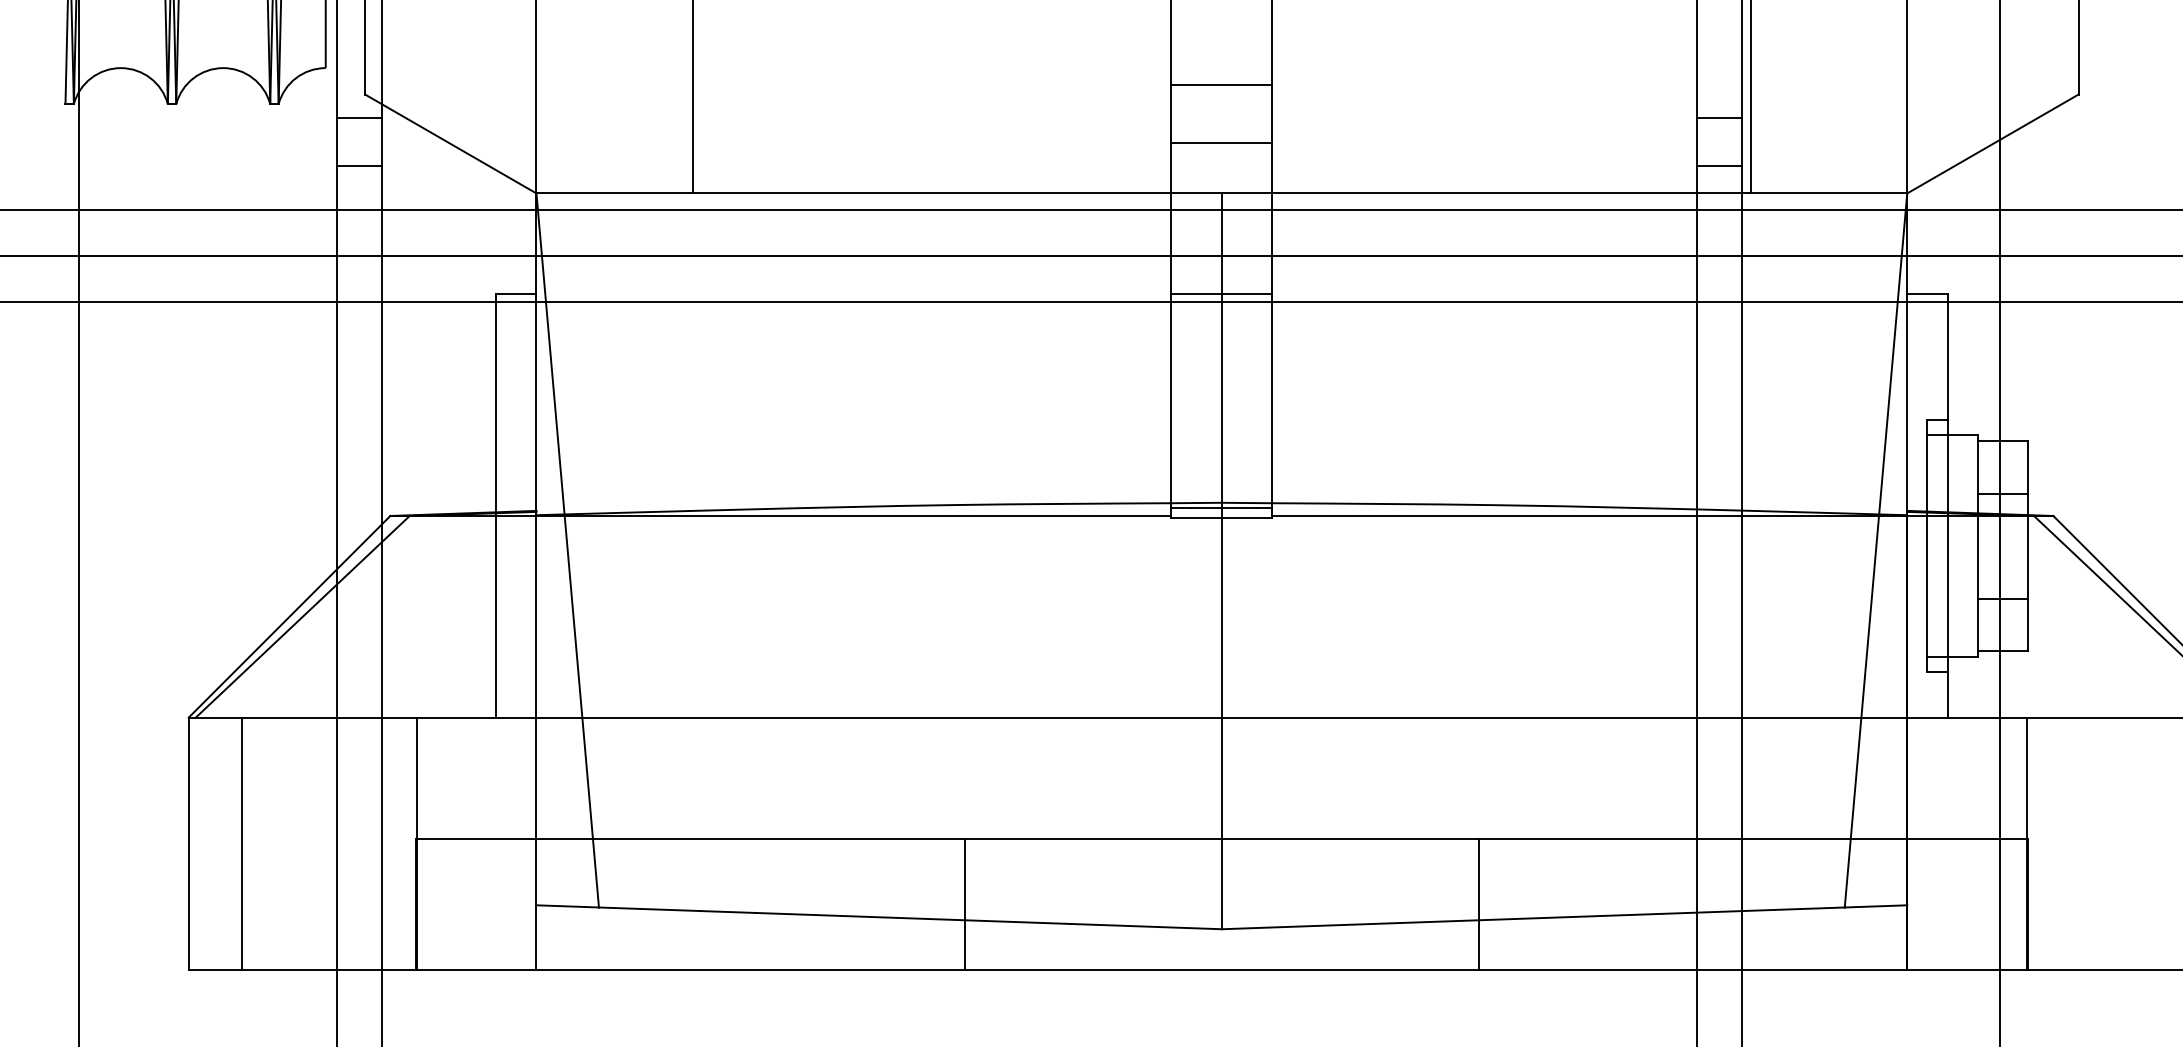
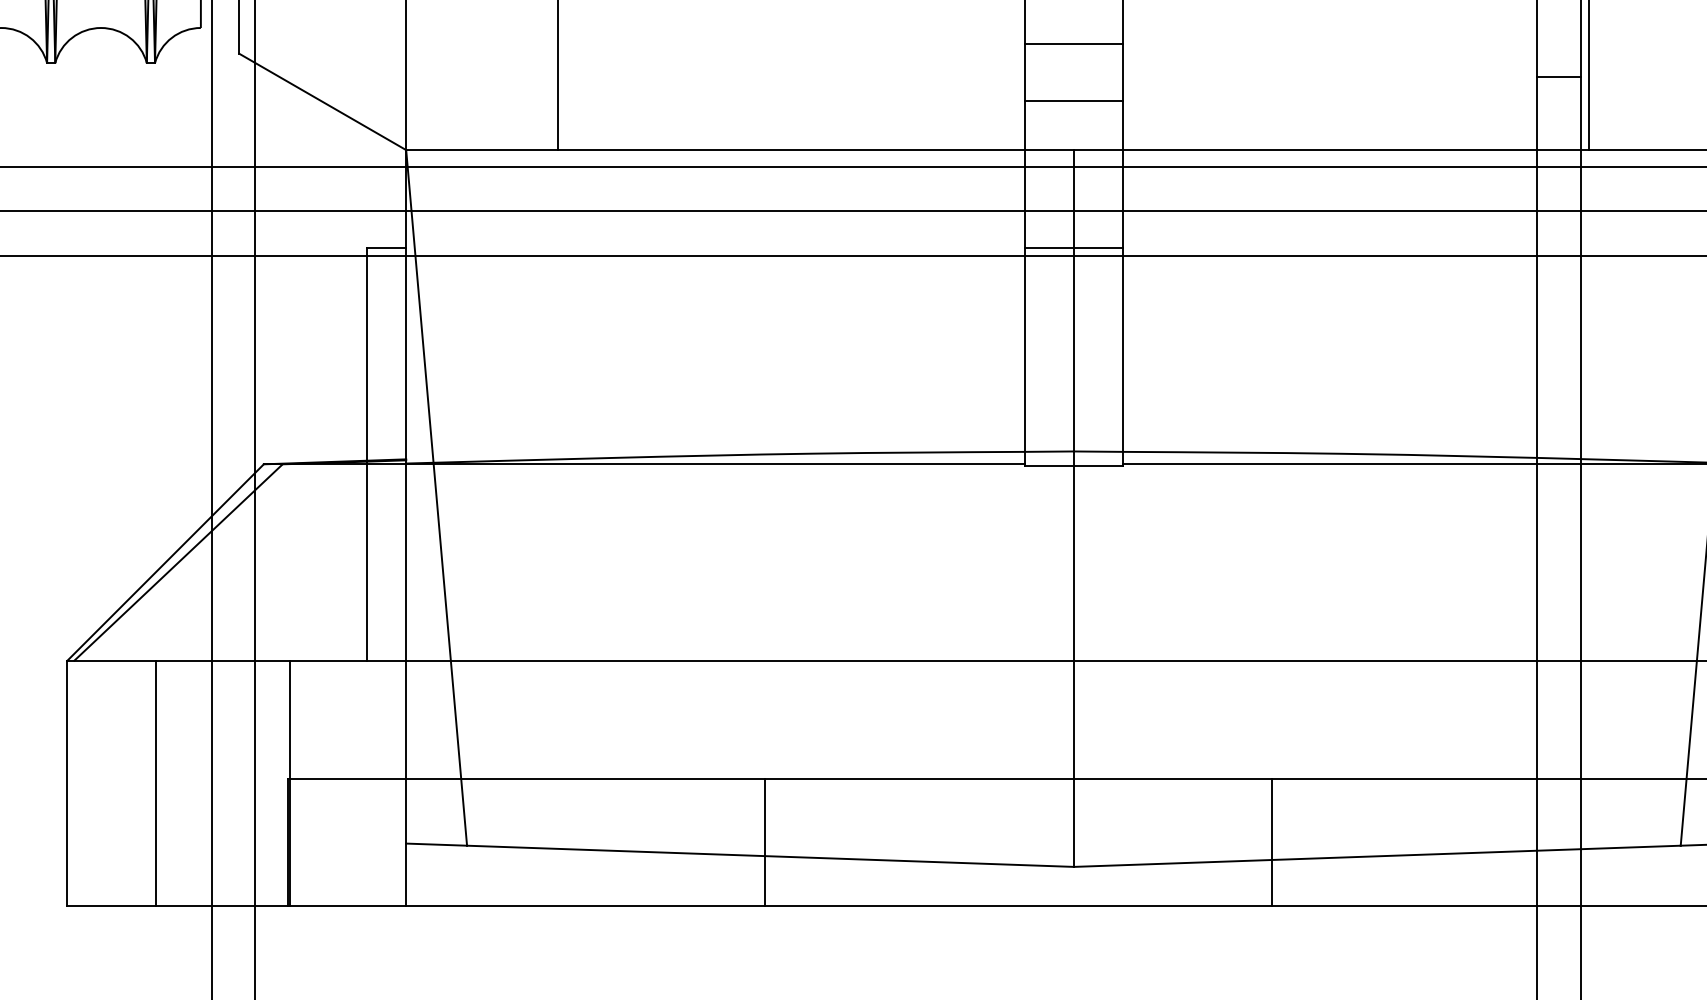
line: (358, 118) -> (232, 77), removed
line: (358, 166) -> (232, 123), removed
line: (1719, 166) -> (1558, 123), removed
line: (1221, 508) -> (1073, 457), removed
line: (241, 843) -> (155, 783), moved
line: (965, 903) -> (765, 841), moved
line: (1478, 903) -> (1272, 841), moved

